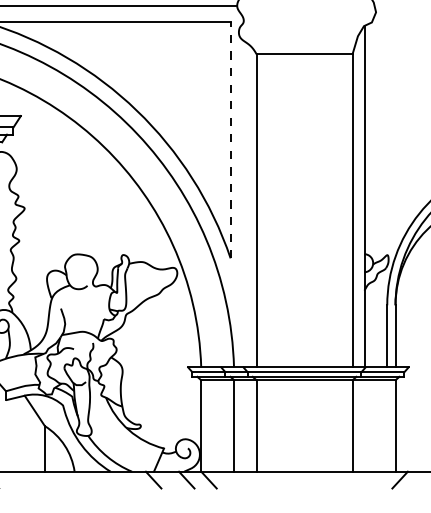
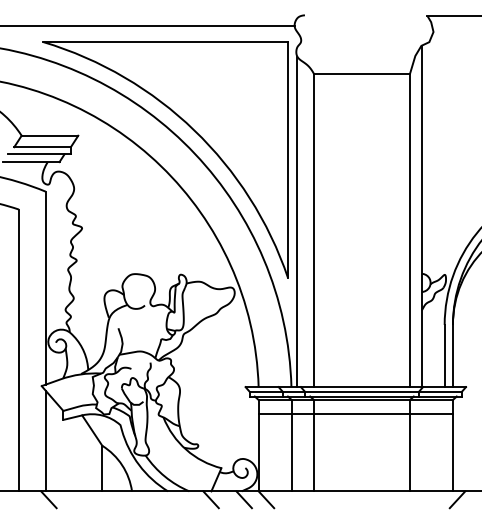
line: (231, 140) -> (288, 160), dashed -> solid
line: (240, 201) -> (297, 221), added
line: (298, 393) -> (355, 413), added

